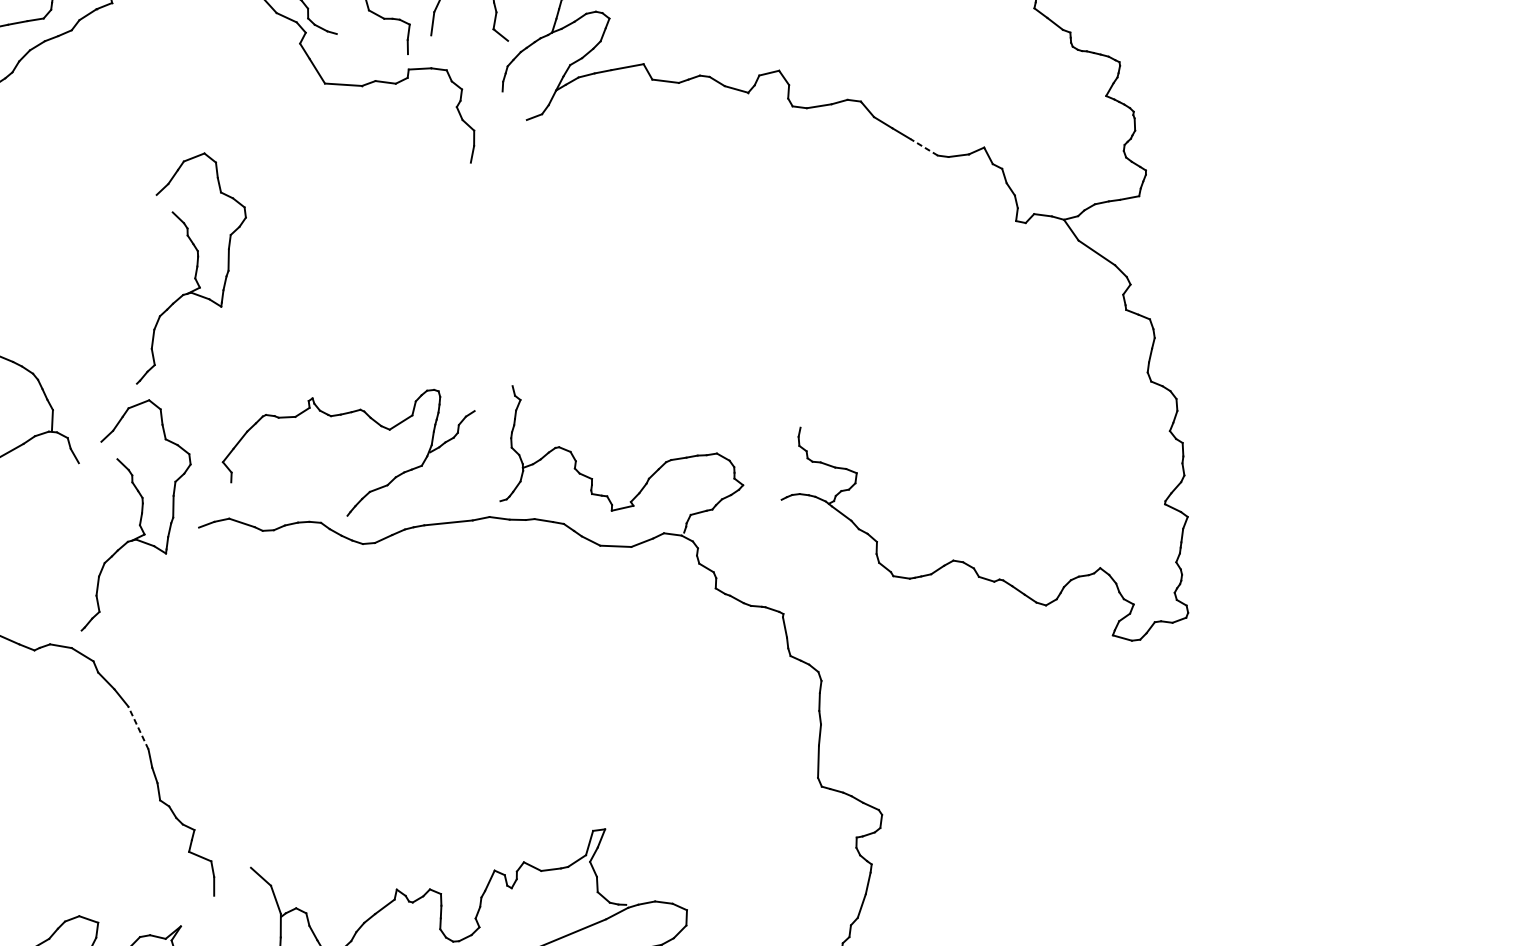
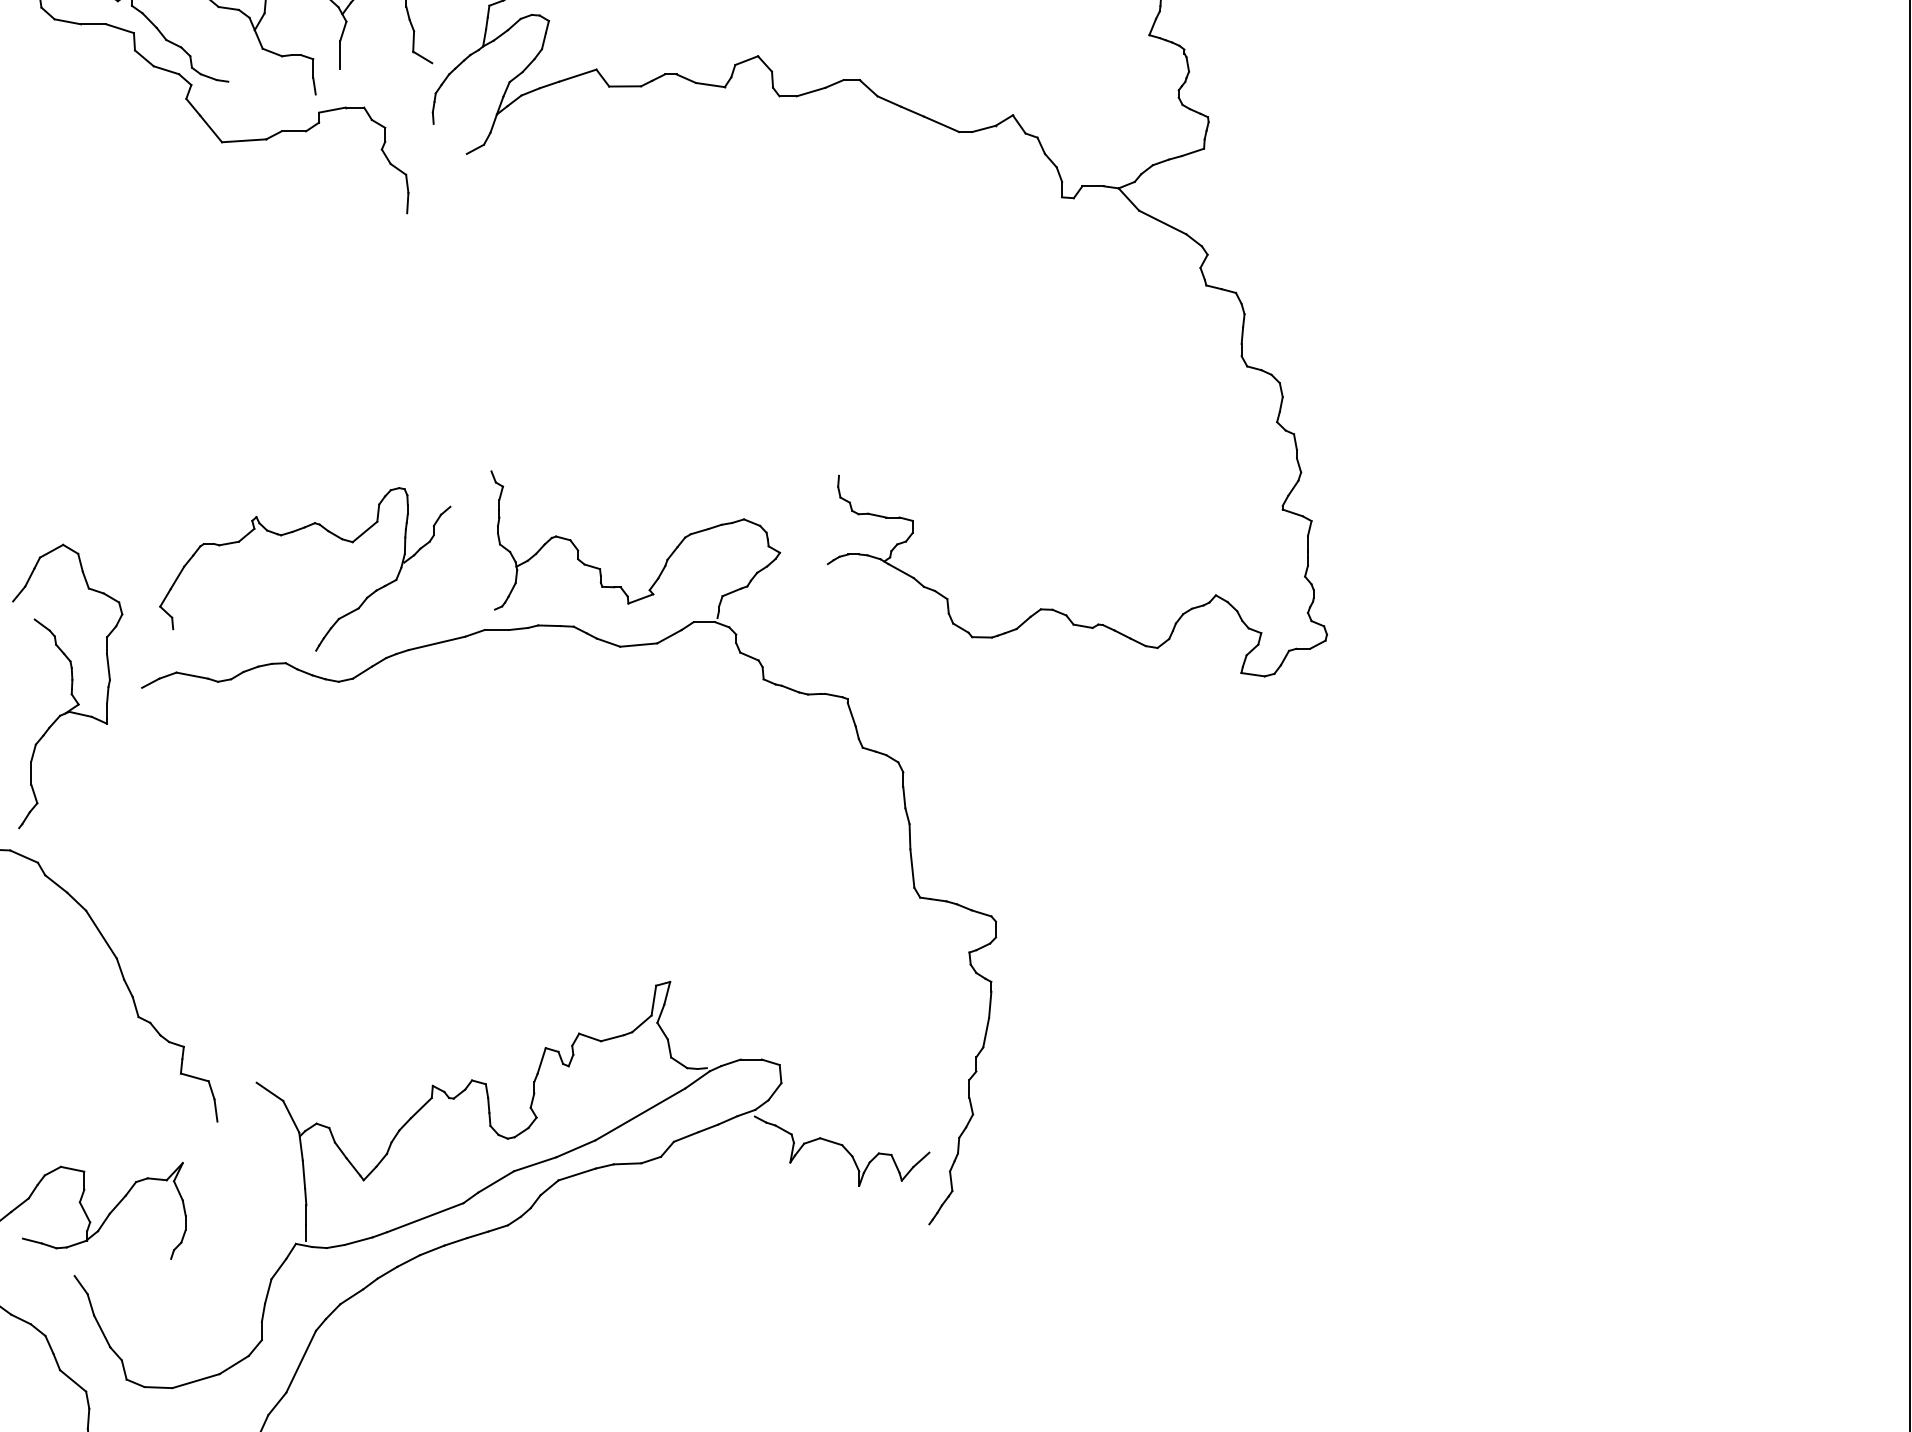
line: (923, 147) -> (941, 124), dashed -> solid
part: (192, 271) -> (94, 385), removed
line: (138, 727) -> (101, 934), dashed -> solid

